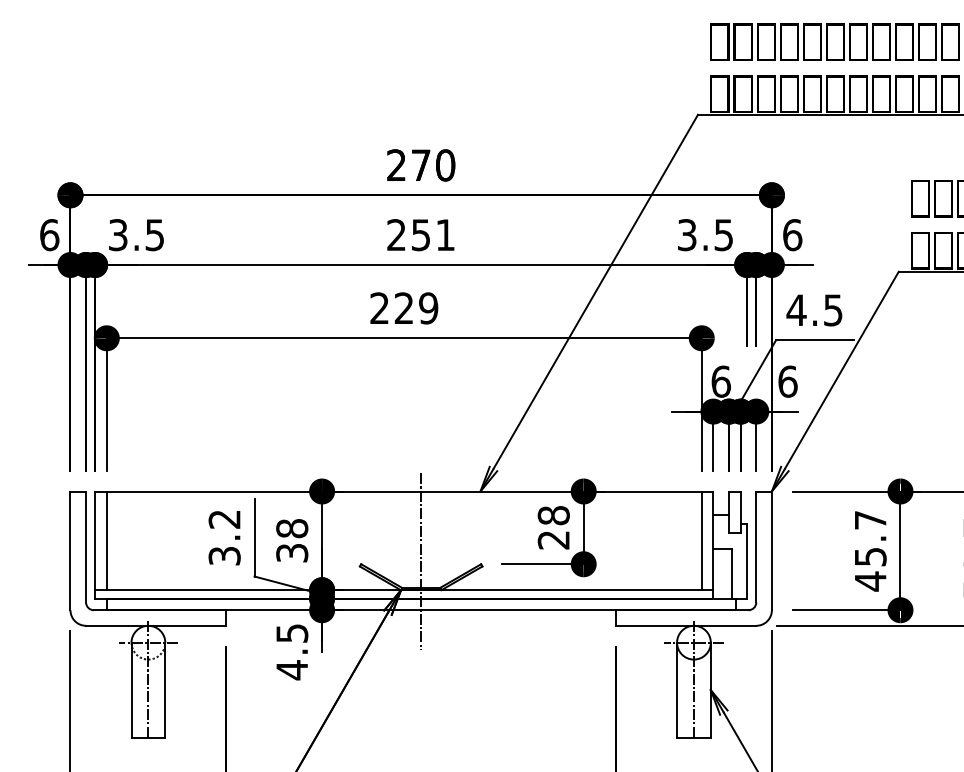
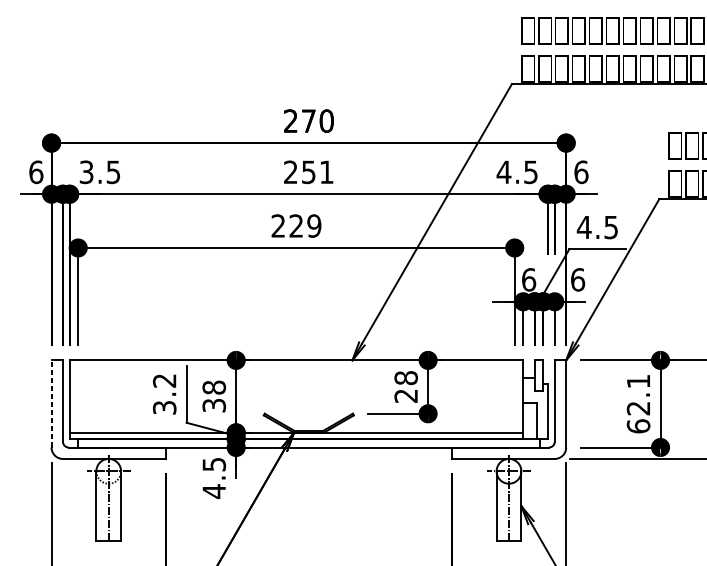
text: (687, 235) -> (504, 172), 3.5 -> 4.5
line: (106, 540) -> (77, 396), removed
line: (701, 540) -> (514, 396), removed
line: (70, 550) -> (51, 403), solid -> dashed
text: (870, 551) -> (638, 404), 45.7 -> 62.1
line: (421, 561) -> (309, 411), removed

